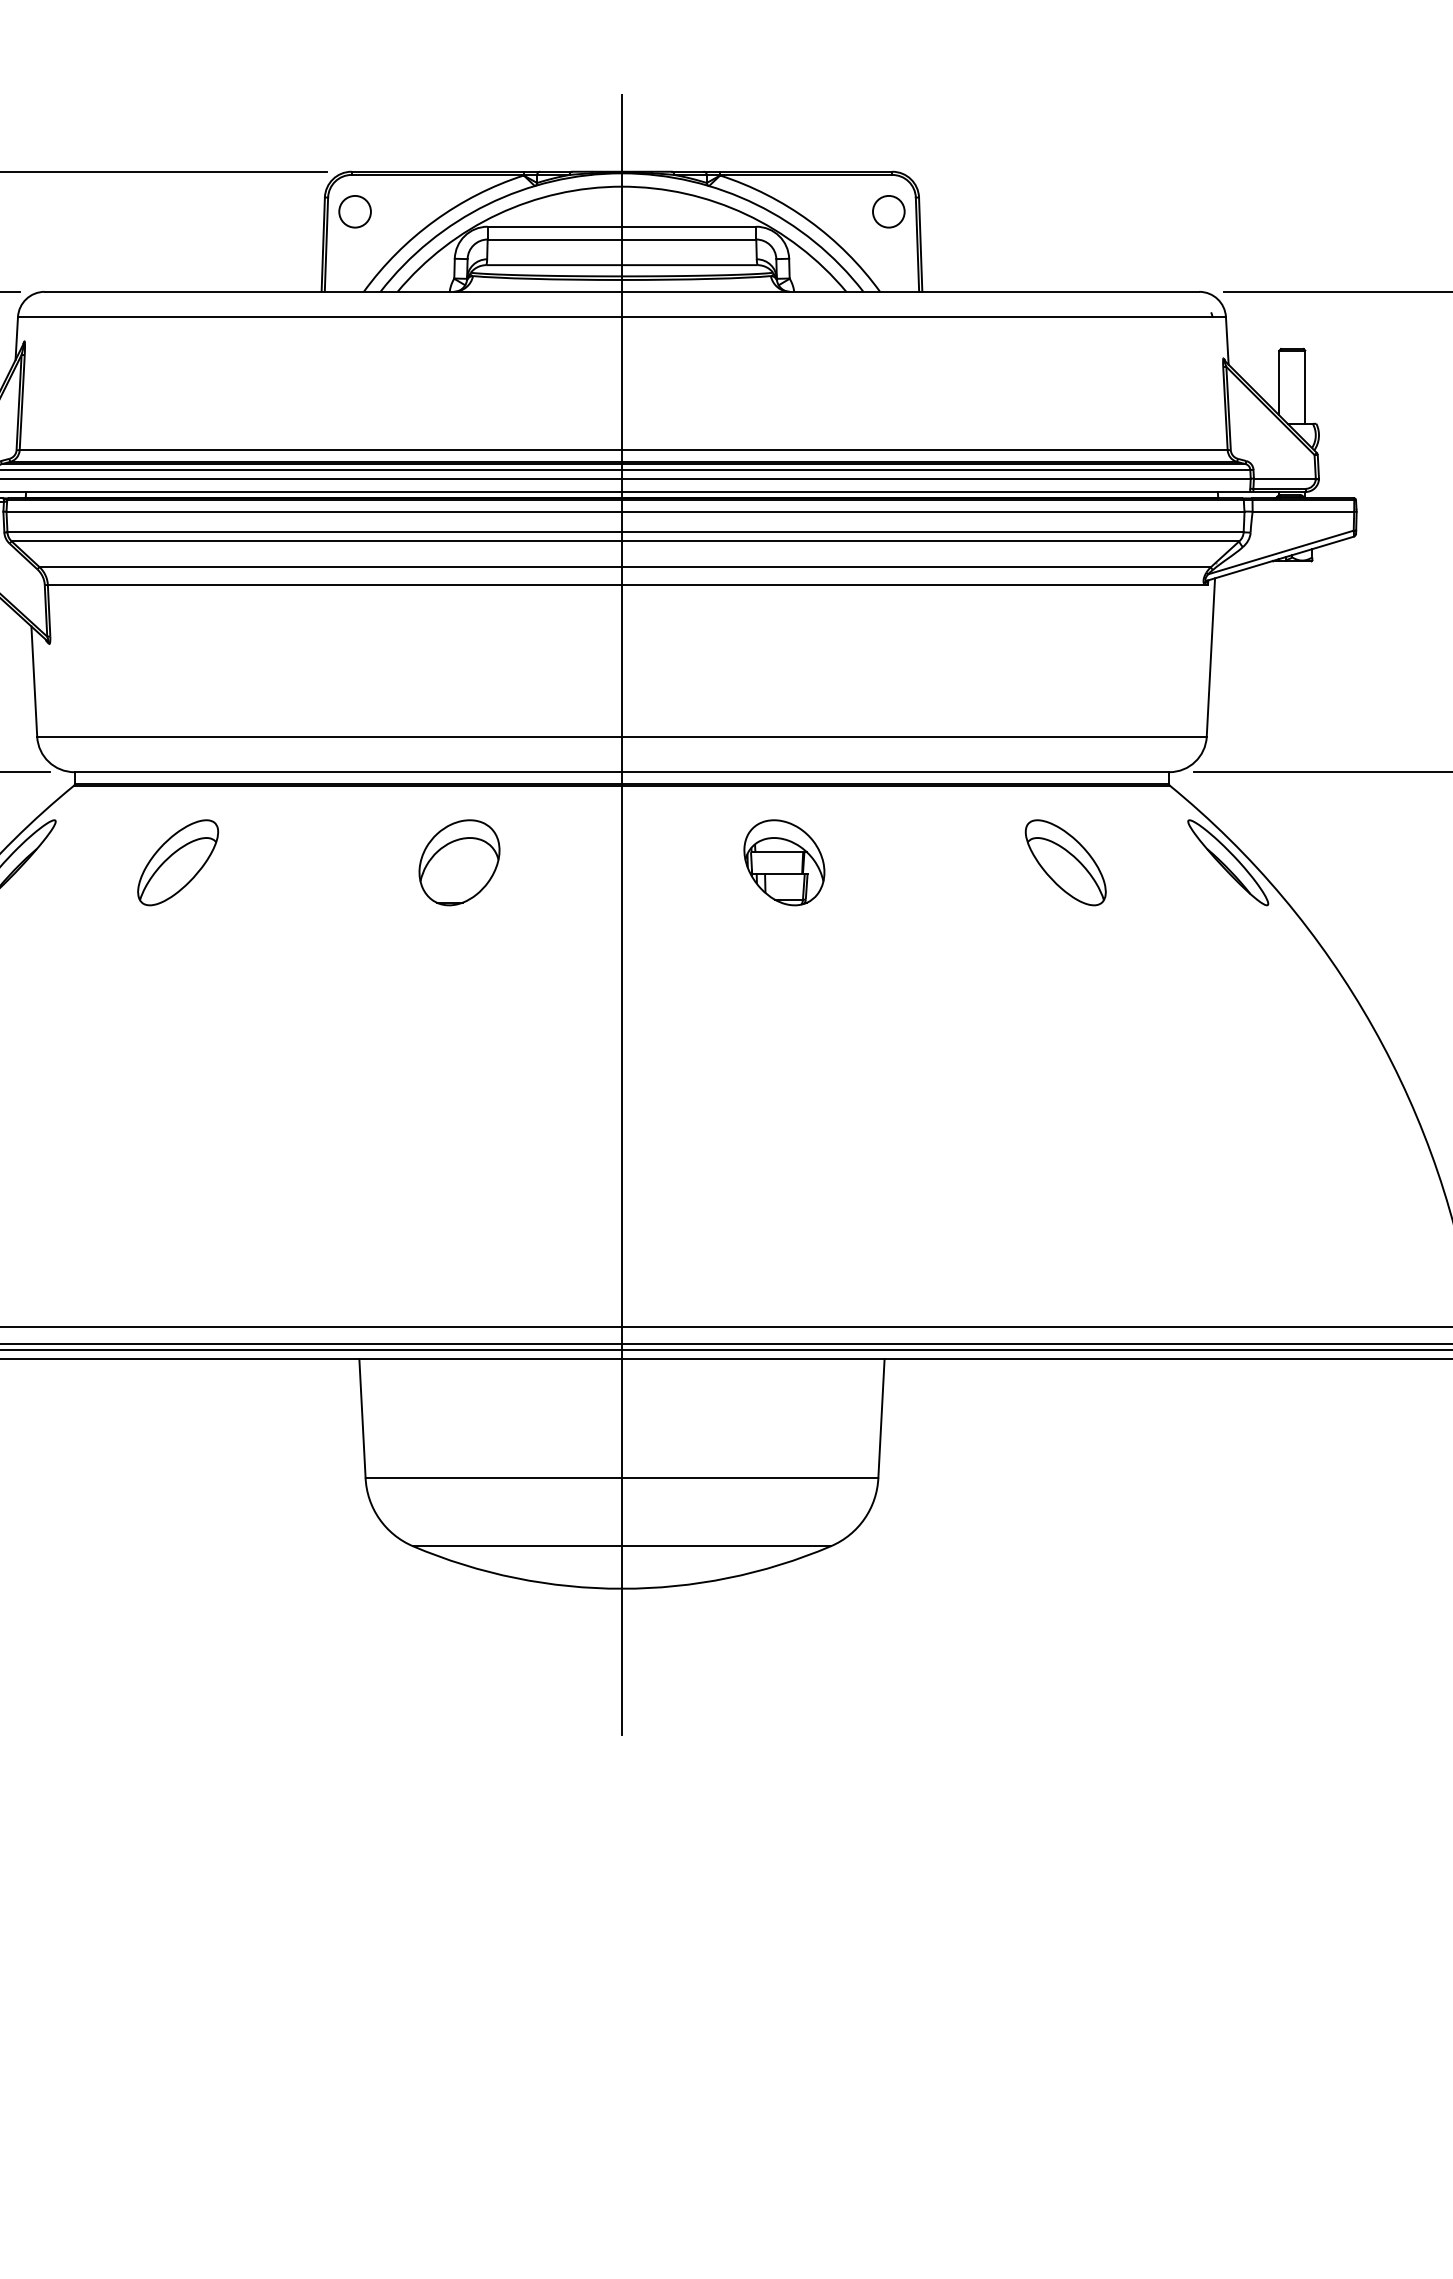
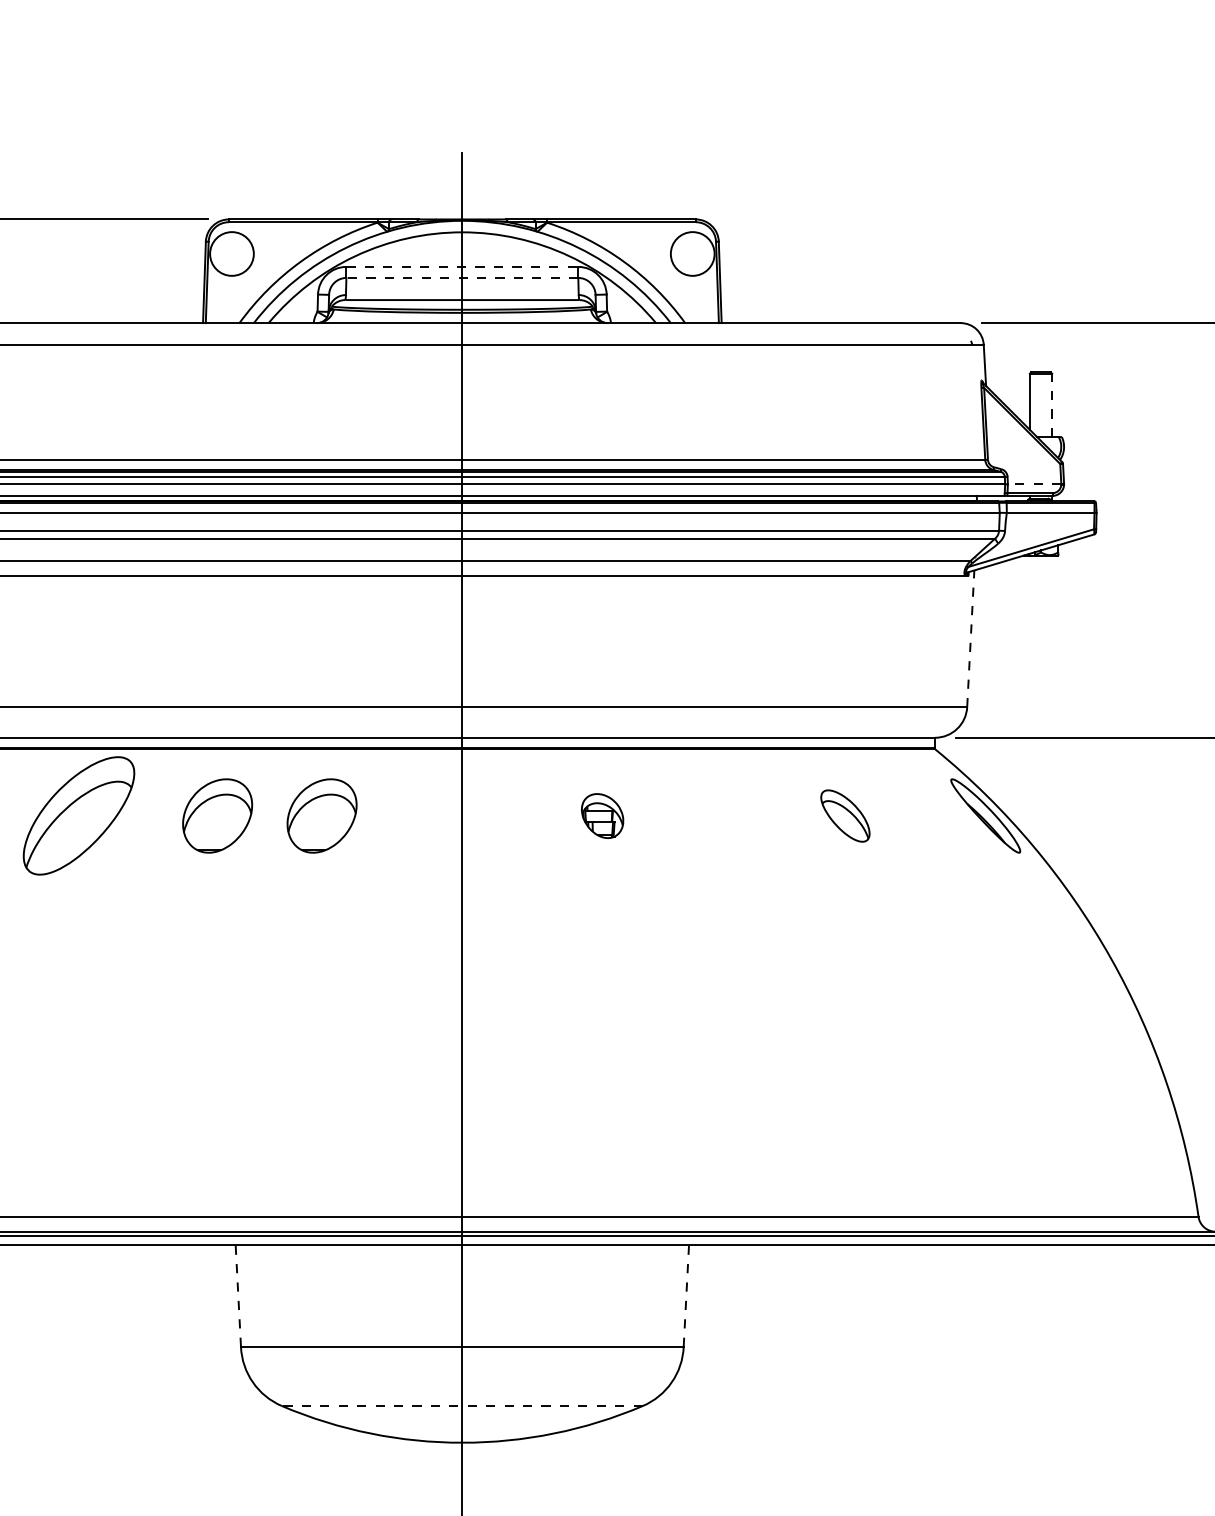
circle: (354, 211) -> (231, 253), size x1.6
circle: (888, 211) -> (692, 253), size x1.6
line: (622, 226) -> (462, 266), solid -> dashed
line: (621, 239) -> (461, 277), solid -> dashed
line: (1305, 387) -> (1052, 405), solid -> dashed
line: (1284, 478) -> (1034, 484), solid -> dashed
line: (1210, 657) -> (970, 638), solid -> dashed
part: (178, 862) -> (79, 815), size x1.6
part: (338, 862) -> (217, 815), added
part: (784, 862) -> (602, 815), size x0.6
part: (1065, 862) -> (845, 815), size x0.7
line: (362, 1417) -> (238, 1294), solid -> dashed
line: (881, 1417) -> (686, 1294), solid -> dashed
line: (621, 1546) -> (461, 1406), solid -> dashed

